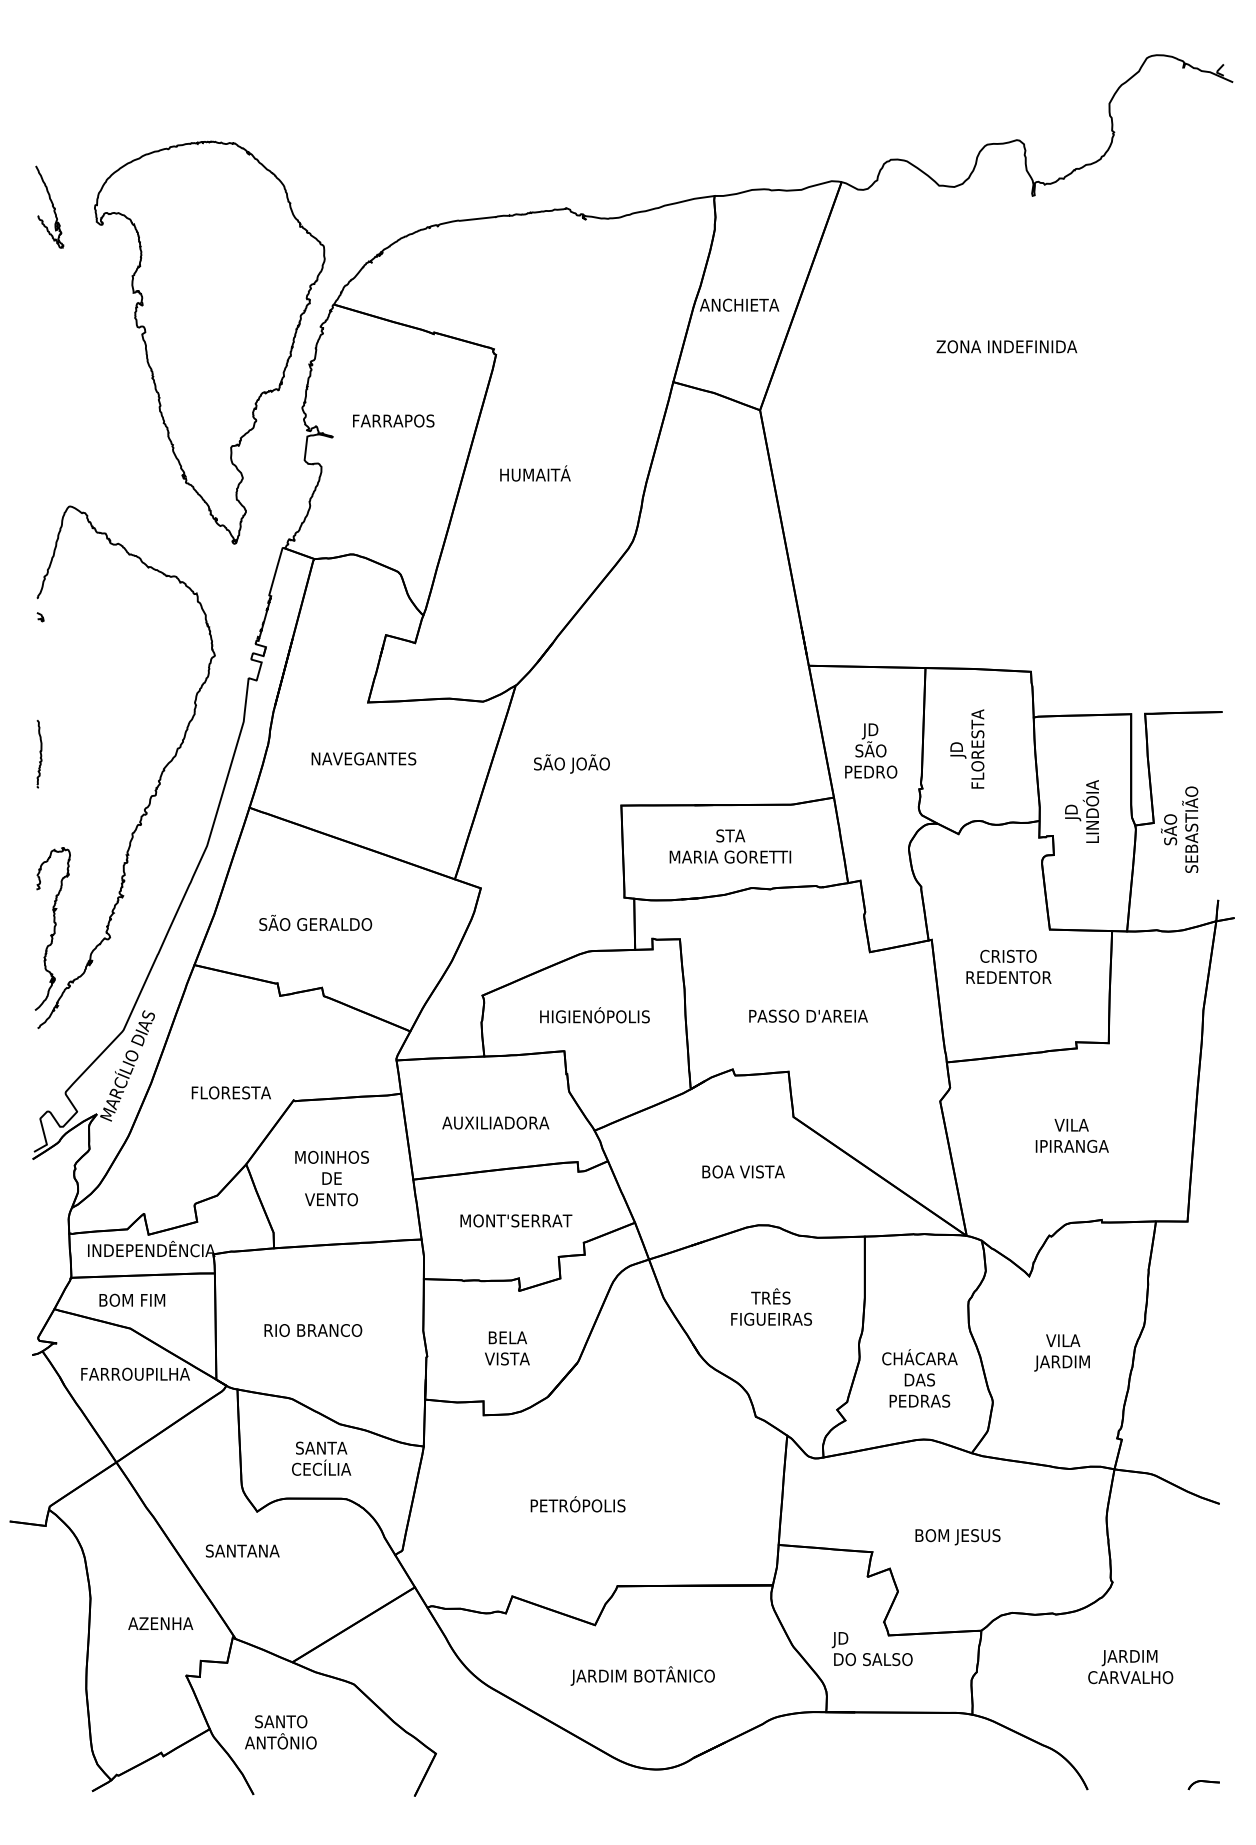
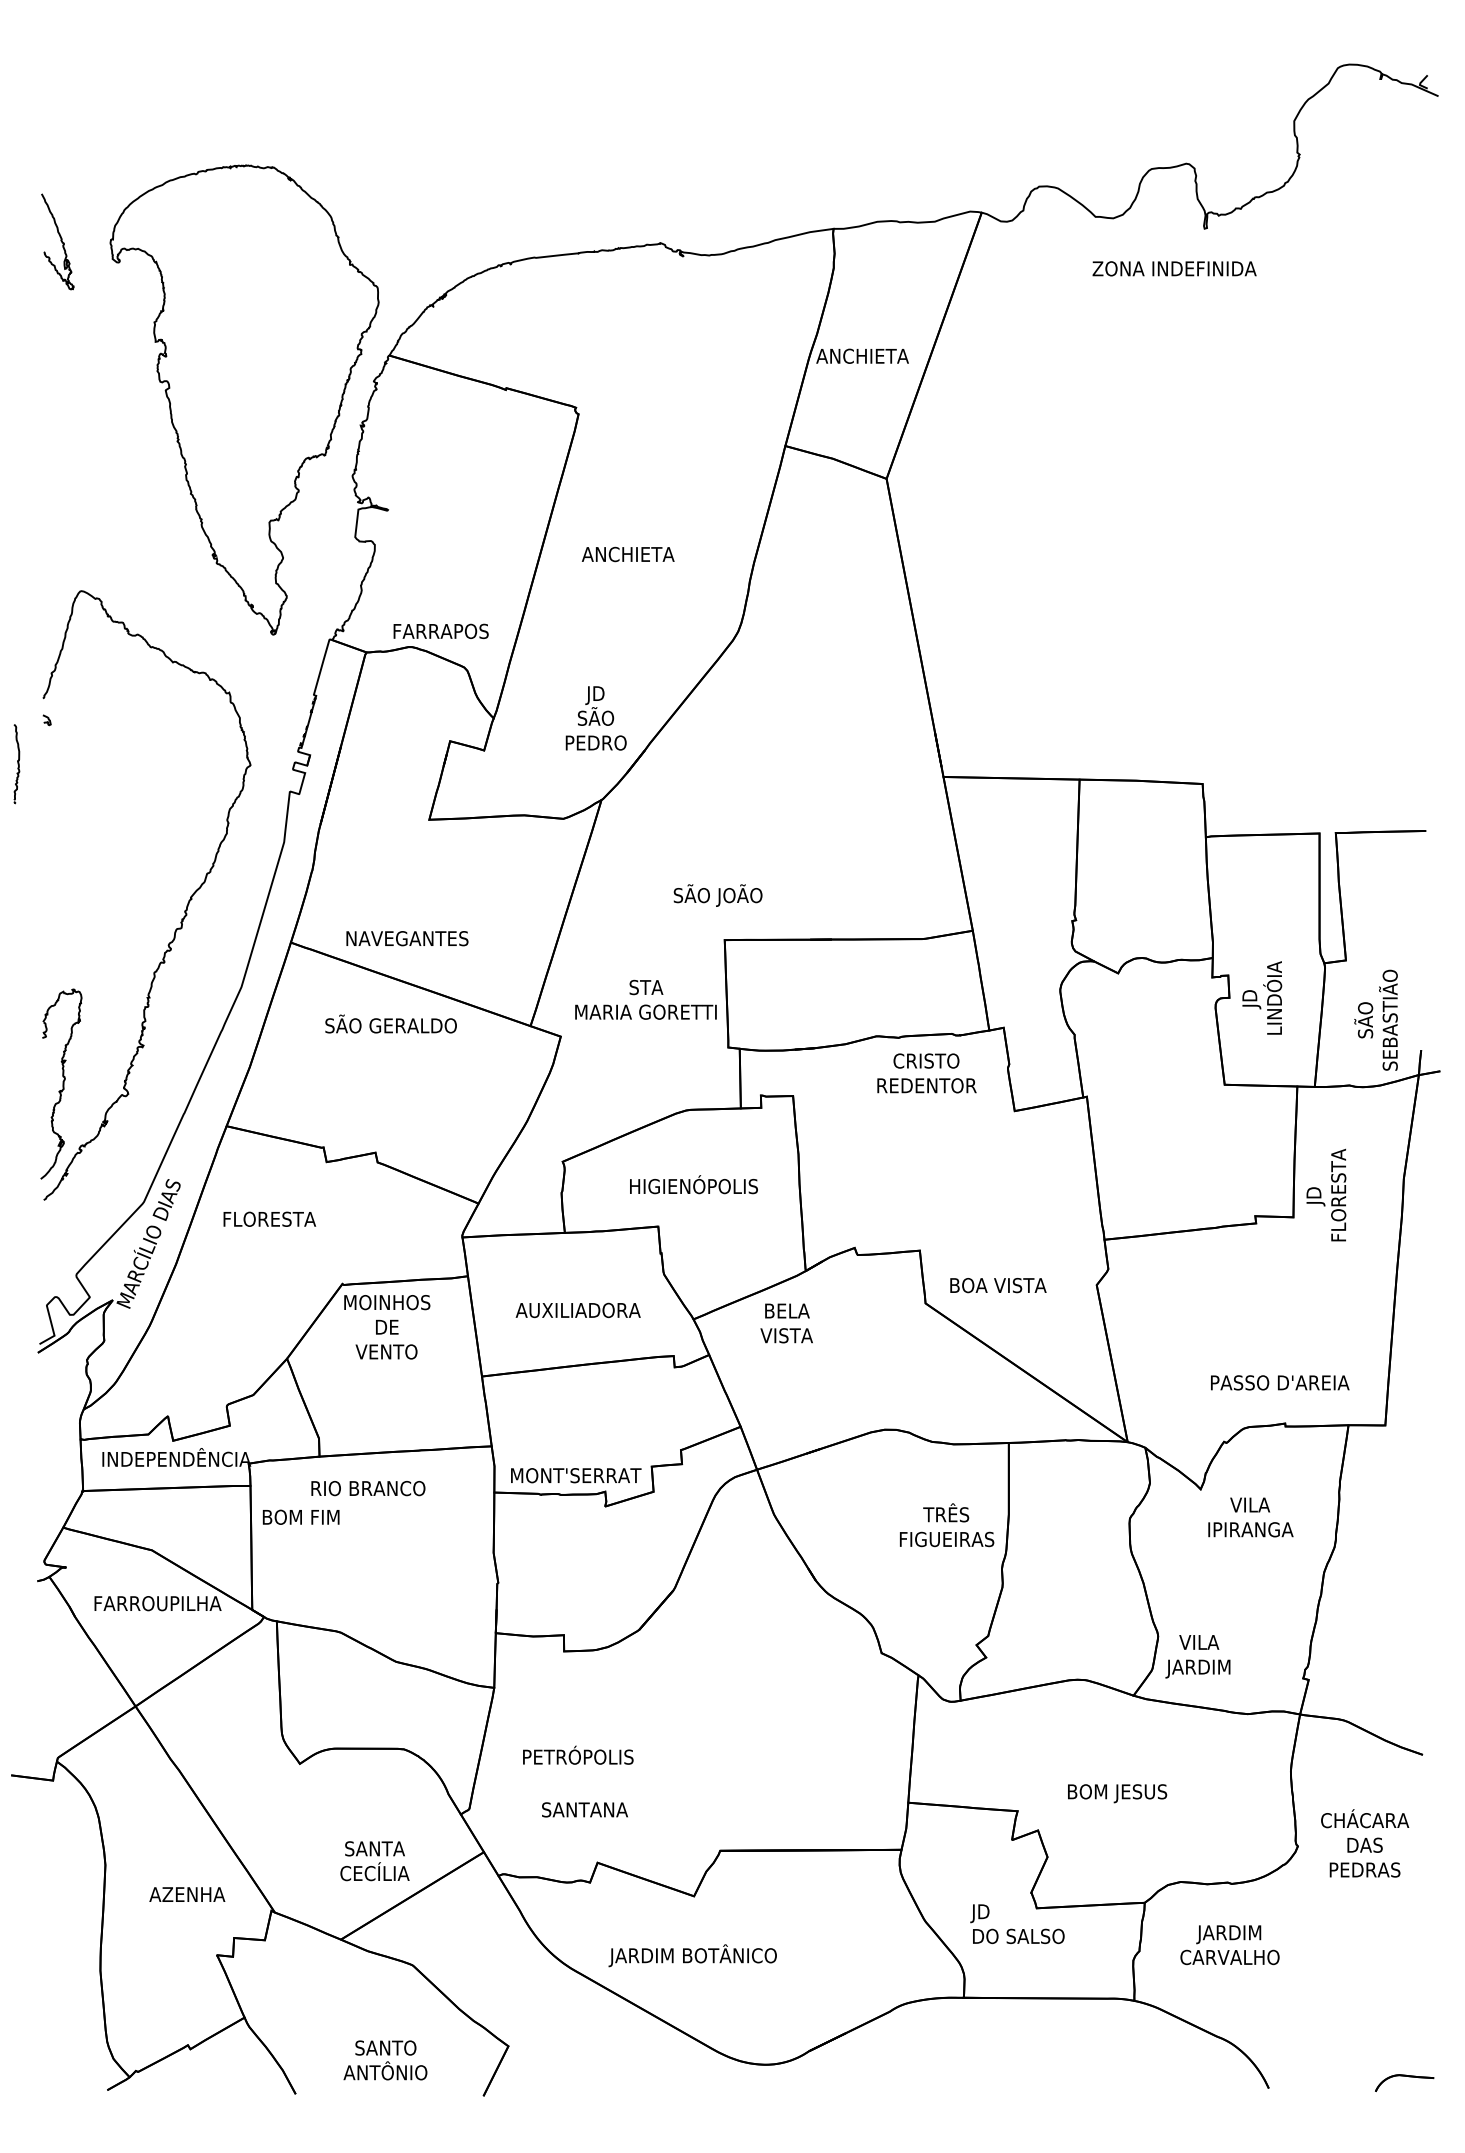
text: (1006, 346) -> (1174, 268), moved
text: (393, 420) -> (440, 630), moved
text: (538, 473) -> (627, 552), HUMAITÁ -> ANCHIETA
text: (967, 748) -> (1326, 1194), moved
text: (870, 751) -> (595, 718), moved
part: (39, 754) -> (16, 764), moved
text: (364, 758) -> (407, 938), moved
text: (571, 763) -> (717, 895), moved
text: (1082, 811) -> (1262, 997), moved
text: (1179, 829) -> (1375, 1019), moved
text: (729, 846) -> (645, 999), moved
text: (315, 922) -> (390, 1023), moved
text: (1008, 967) -> (926, 1073), moved
text: (808, 1015) -> (1280, 1382), moved
text: (231, 1092) -> (269, 1218), moved
text: (1071, 1135) -> (1250, 1517), moved
text: (743, 1171) -> (998, 1285), moved
text: (332, 1178) -> (387, 1327), moved
text: (516, 1220) -> (576, 1475), moved
text: (131, 1299) -> (300, 1516), moved
text: (771, 1307) -> (947, 1525), moved
text: (313, 1330) -> (368, 1488), moved
text: (507, 1348) -> (786, 1323), moved
text: (1061, 1352) -> (1197, 1656), moved
text: (920, 1378) -> (1365, 1843), moved
text: (321, 1459) -> (374, 1861), moved
text: (578, 1503) -> (578, 1754), moved
text: (242, 1550) -> (584, 1809), moved
text: (1130, 1667) -> (1229, 1945), moved
text: (642, 1675) -> (692, 1955), moved
text: (280, 1732) -> (385, 2060), moved
part: (1203, 1784) -> (1404, 2082), size x1.6

